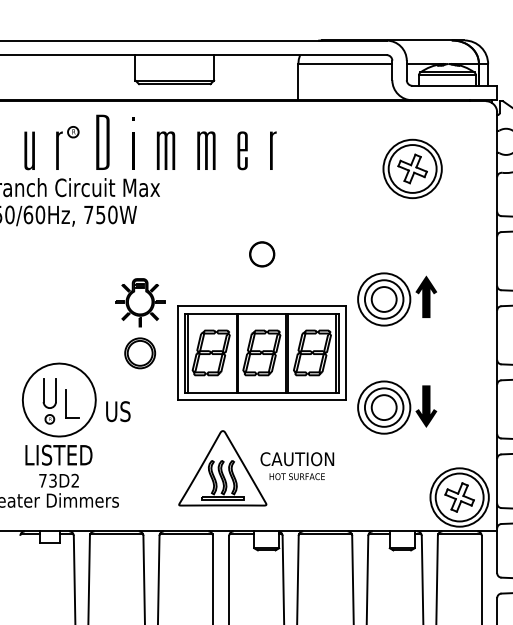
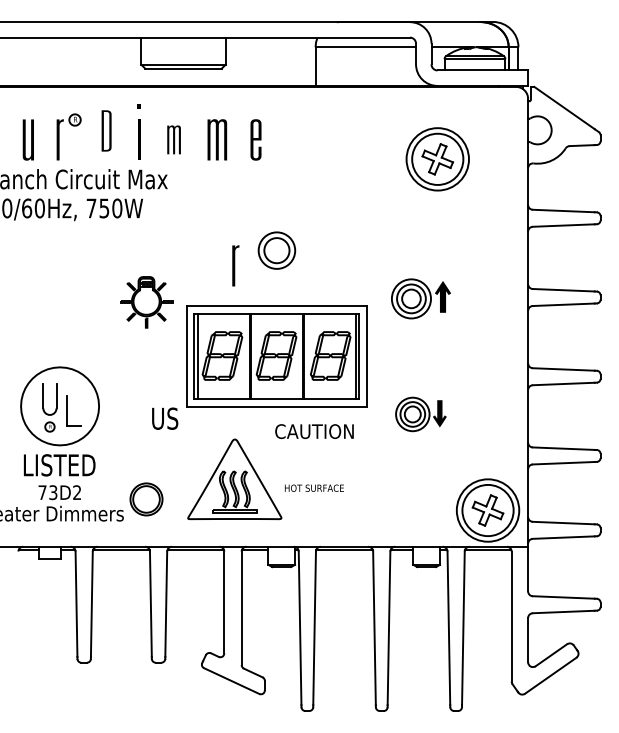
part: (102, 141) -> (106, 130), size x0.7
part: (165, 150) -> (173, 139), size x0.7
part: (273, 150) -> (235, 265), moved
circle: (261, 254) -> (276, 250), size x1.4
part: (396, 299) -> (420, 298), size x0.7
part: (140, 353) -> (146, 499), moved
part: (396, 407) -> (420, 414), size x0.6
text: (118, 411) -> (165, 418), moved
text: (297, 459) -> (314, 431), moved

